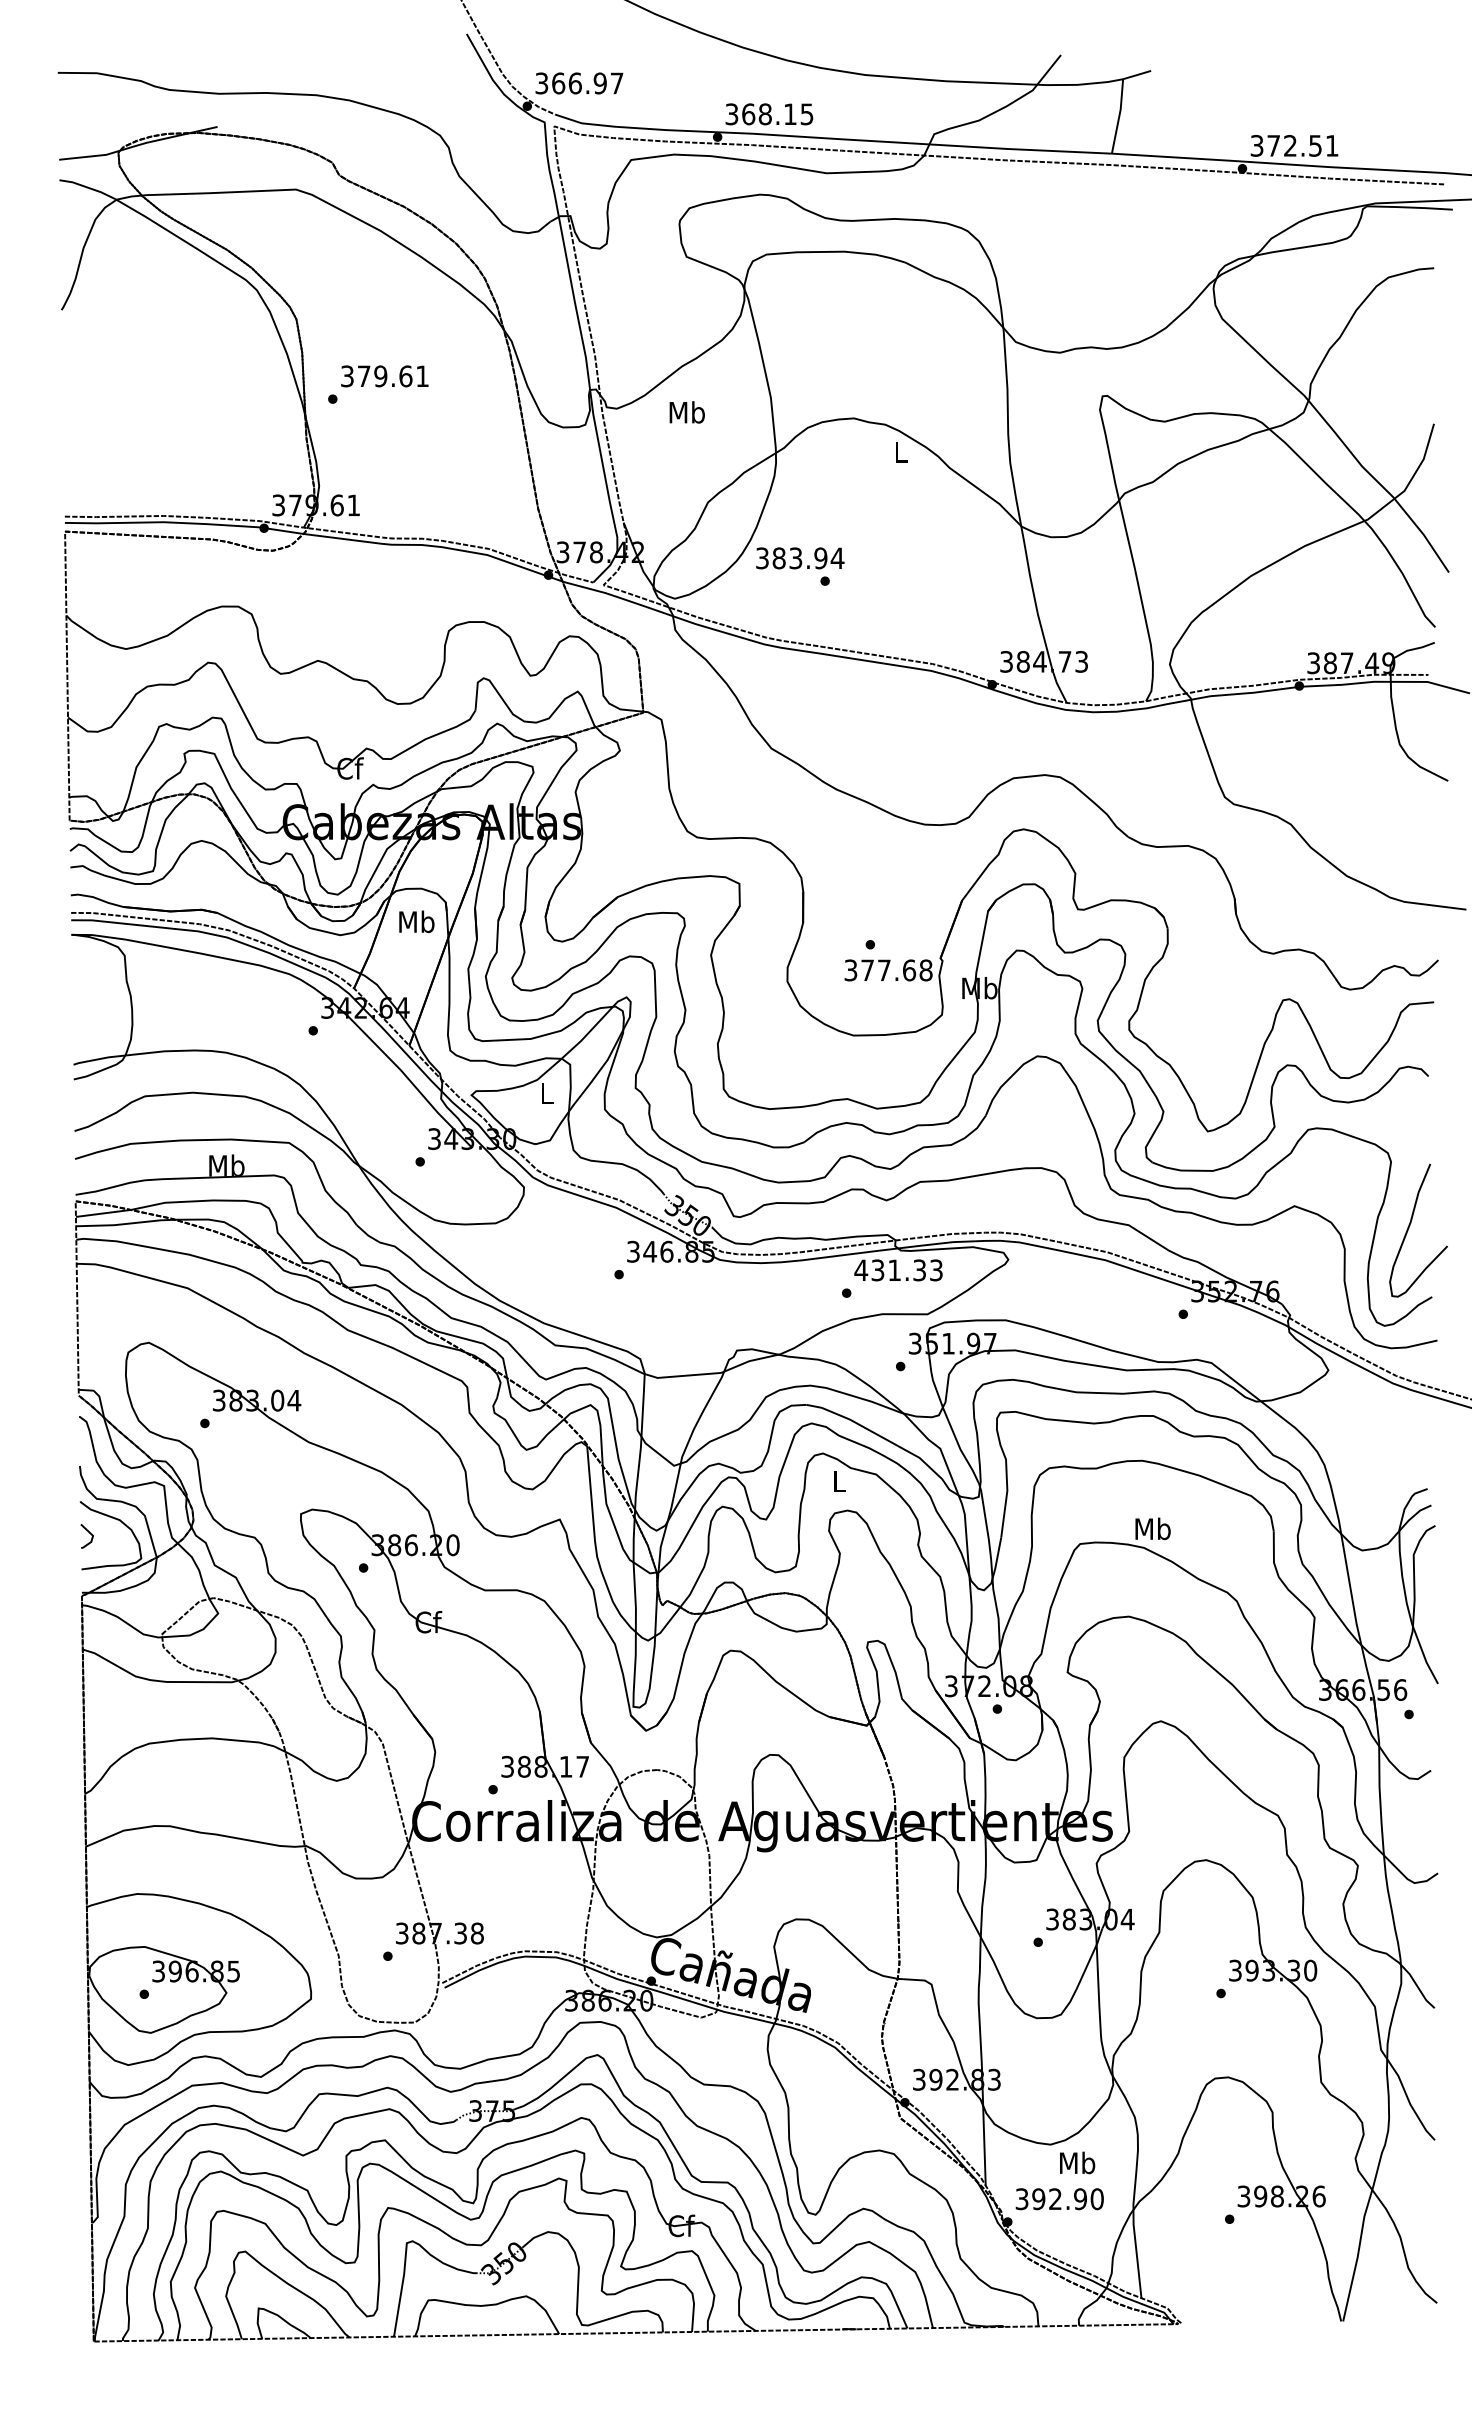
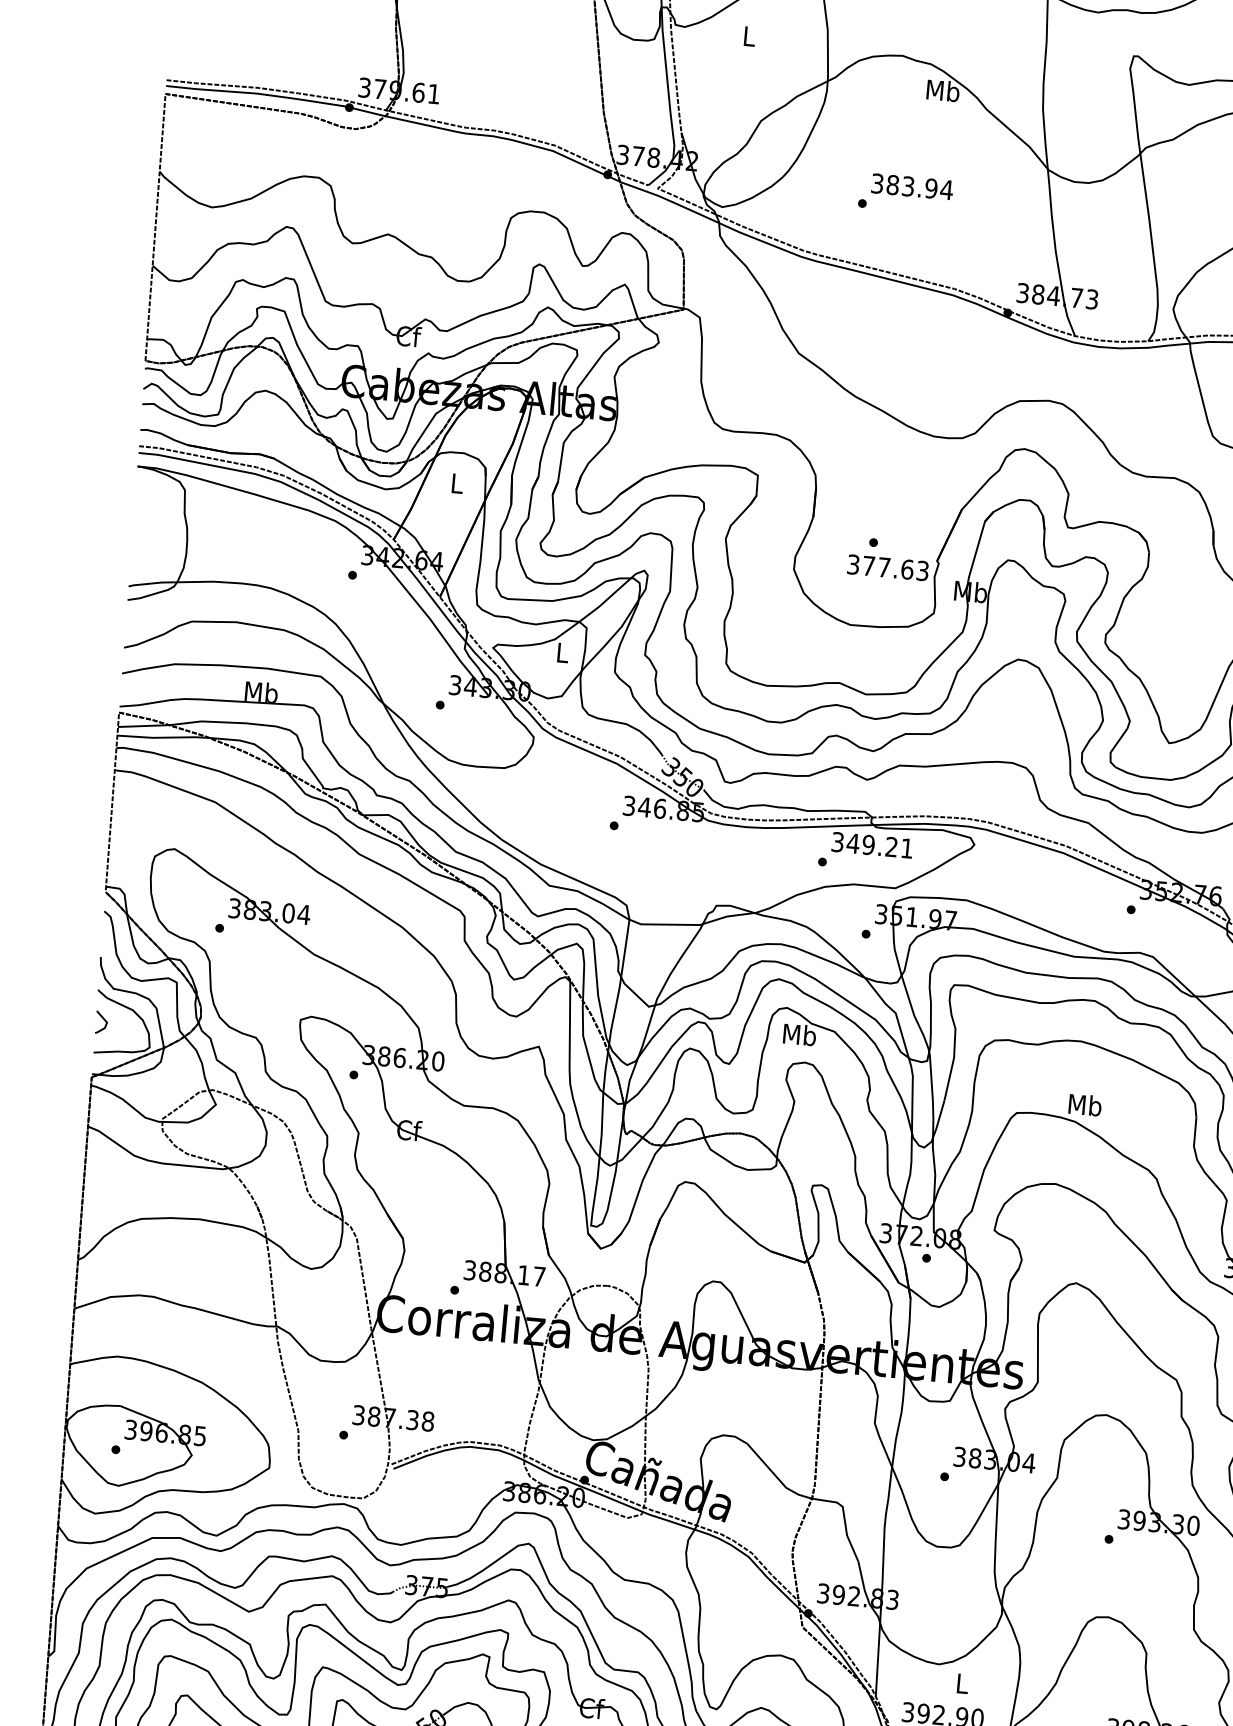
text: (686, 412) -> (748, 36), Mb -> L
text: (900, 451) -> (942, 90), L -> Mb
text: (800, 558) -> (912, 187), moved
text: (416, 921) -> (456, 483), Mb -> L
text: (925, 970) -> (922, 571), 377.68 -> 377.63
text: (898, 1270) -> (872, 845), 431.33 -> 349.21
text: (838, 1481) -> (799, 1035), L -> Mb
text: (1077, 2162) -> (962, 1683), Mb -> L

